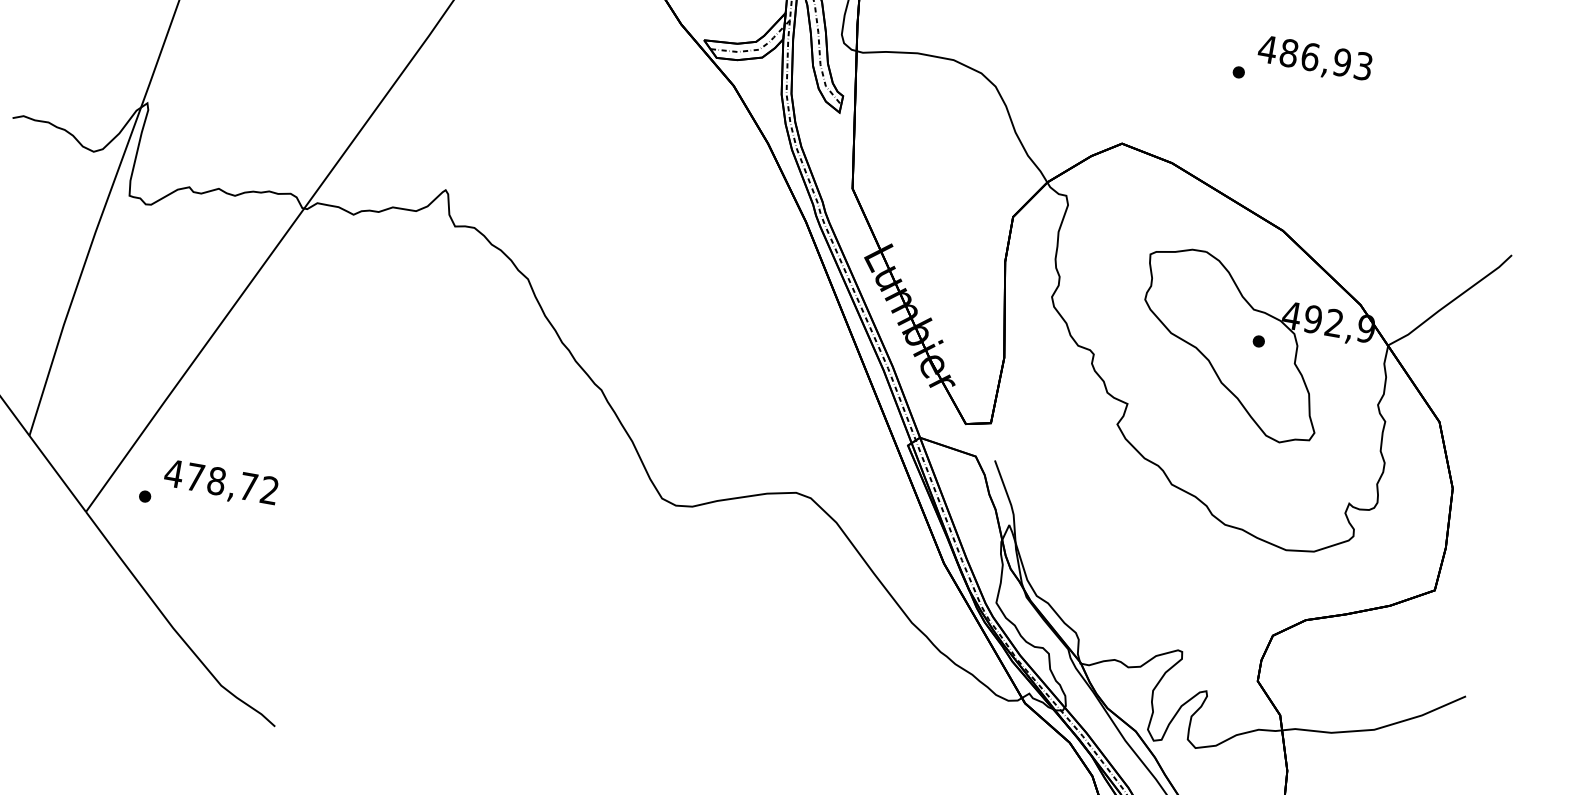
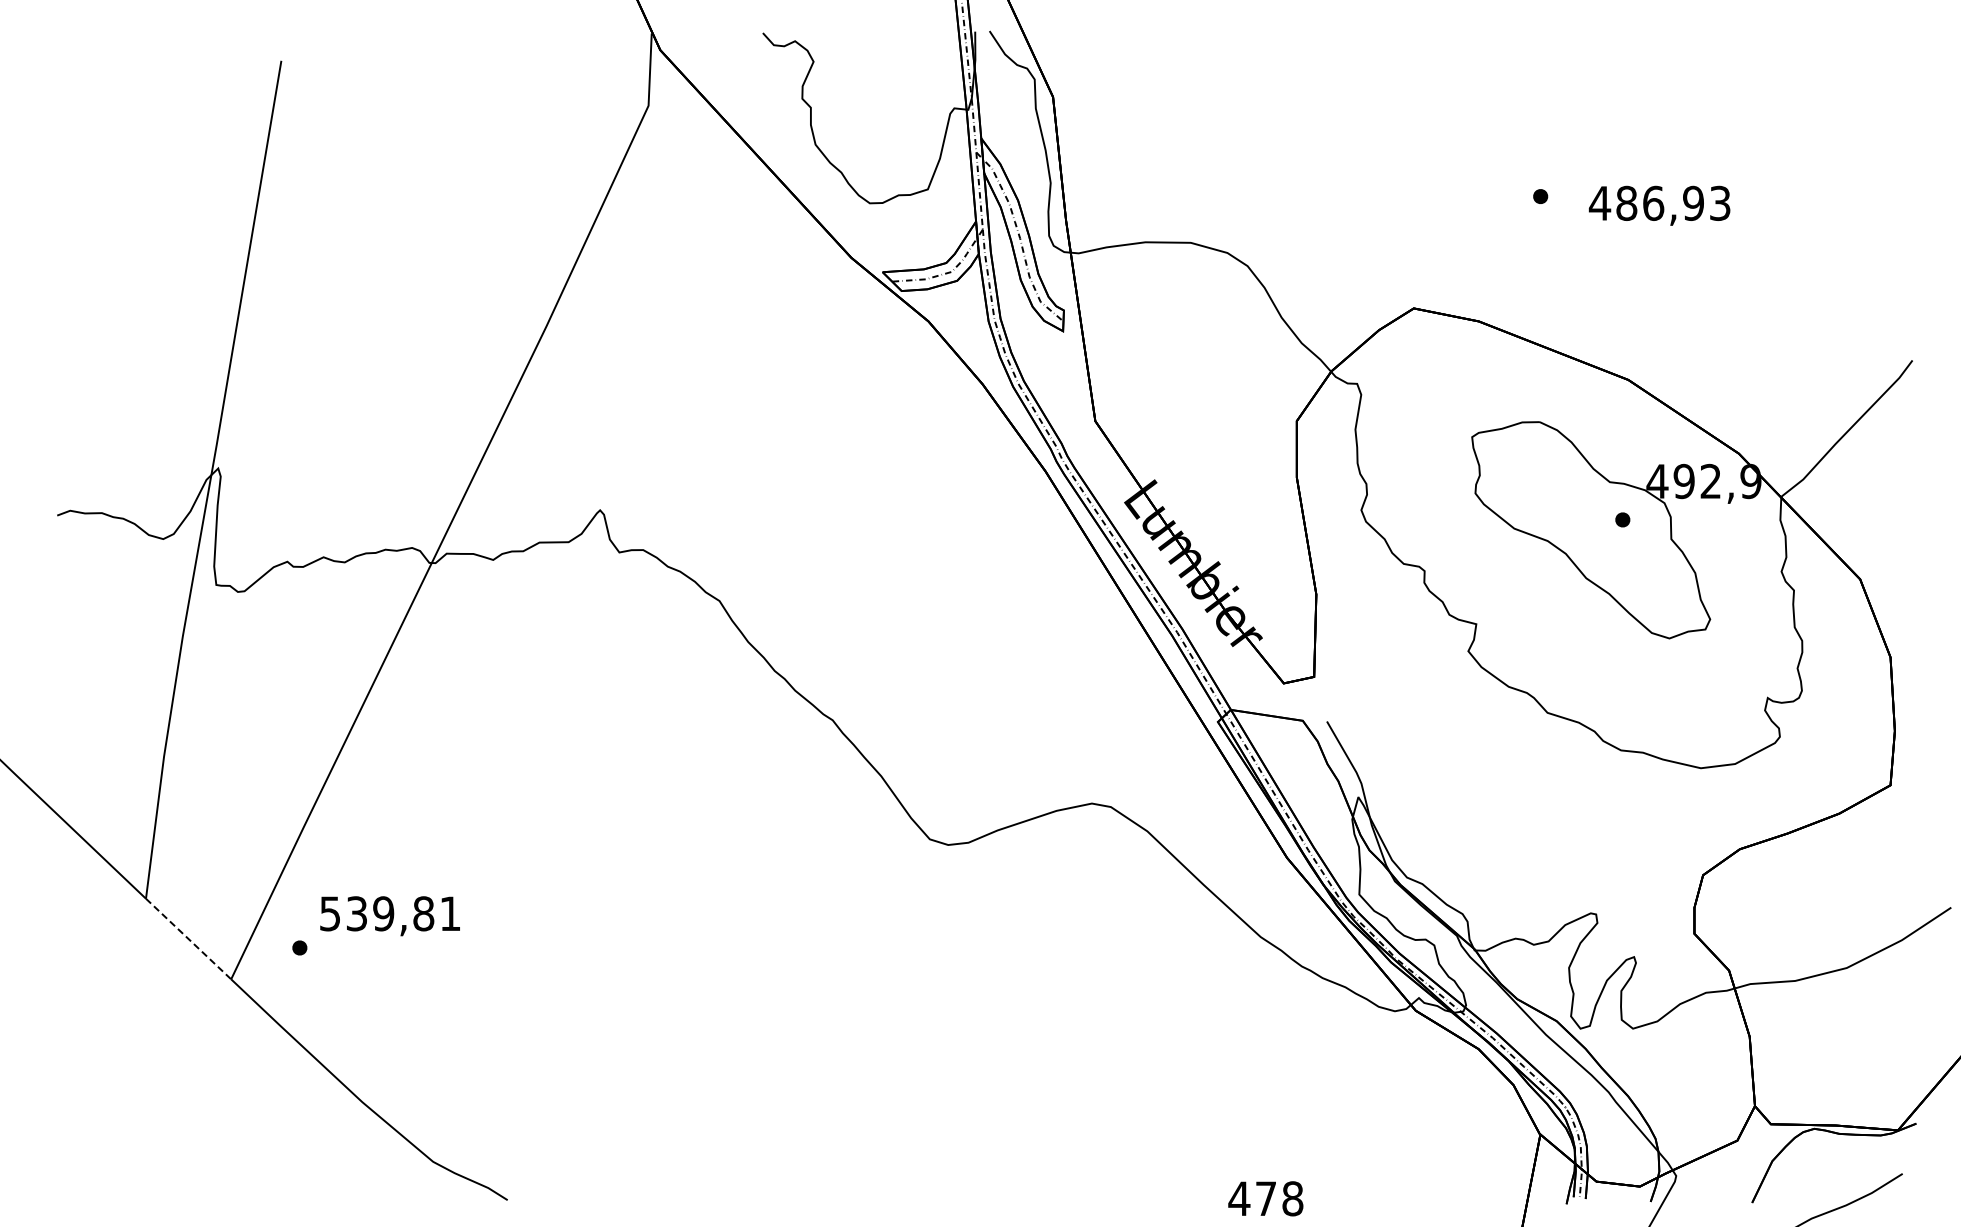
text: (1314, 59) -> (1659, 205), moved
line: (57, 474) -> (188, 939), solid -> dashed
text: (221, 481) -> (389, 913), 478,72 -> 539,81

